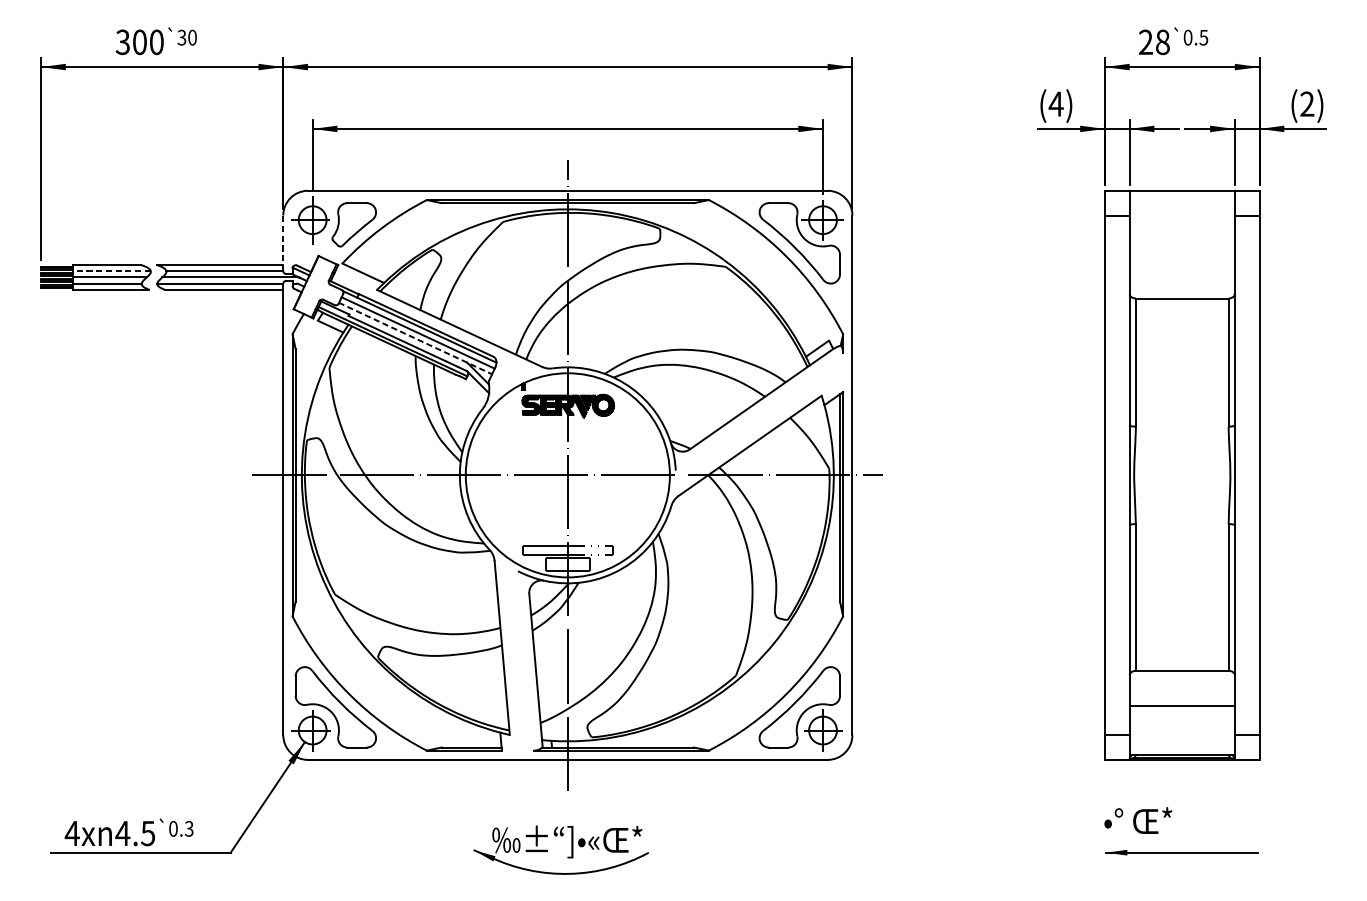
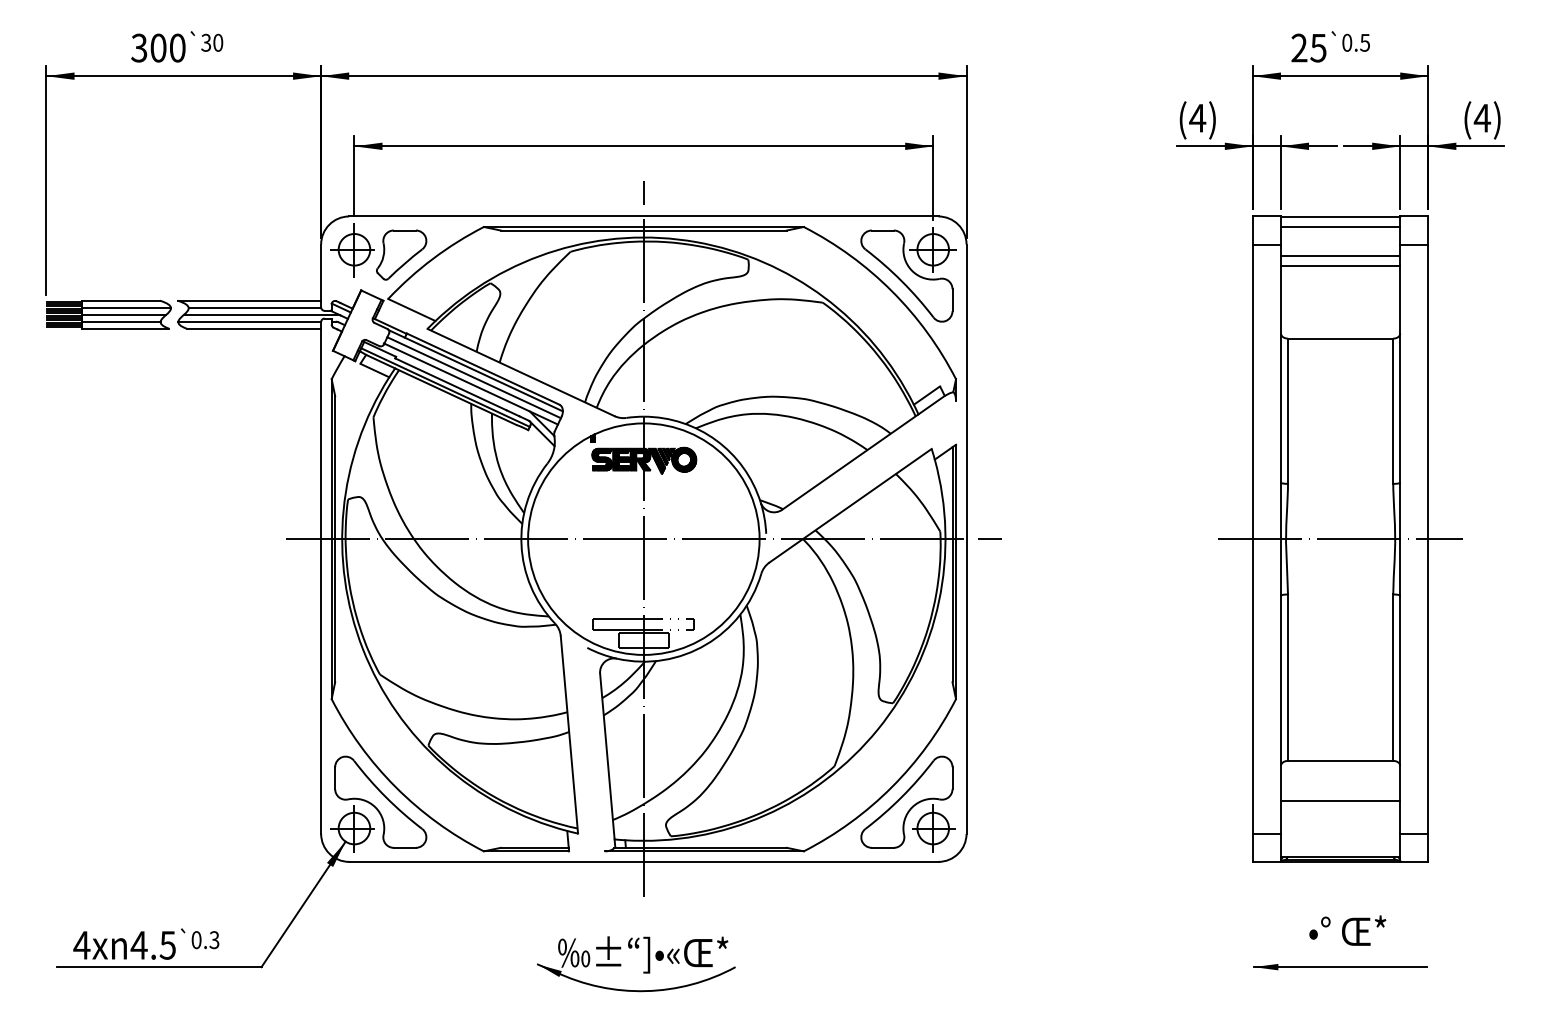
text: (1162, 41) -> (1318, 47), 28 -> 25
text: (1307, 103) -> (1482, 117), (2) -> (4)
line: (1182, 199) -> (1340, 226), added
line: (1182, 226) -> (1340, 256), added
line: (1182, 234) -> (1340, 266), added
line: (283, 242) -> (321, 275), dashed -> solid
line: (111, 271) -> (126, 307), dashed -> solid
line: (415, 338) -> (471, 384), dashed -> solid
line: (1182, 475) -> (1340, 539), added
text: (1138, 820) -> (1347, 930), moved

